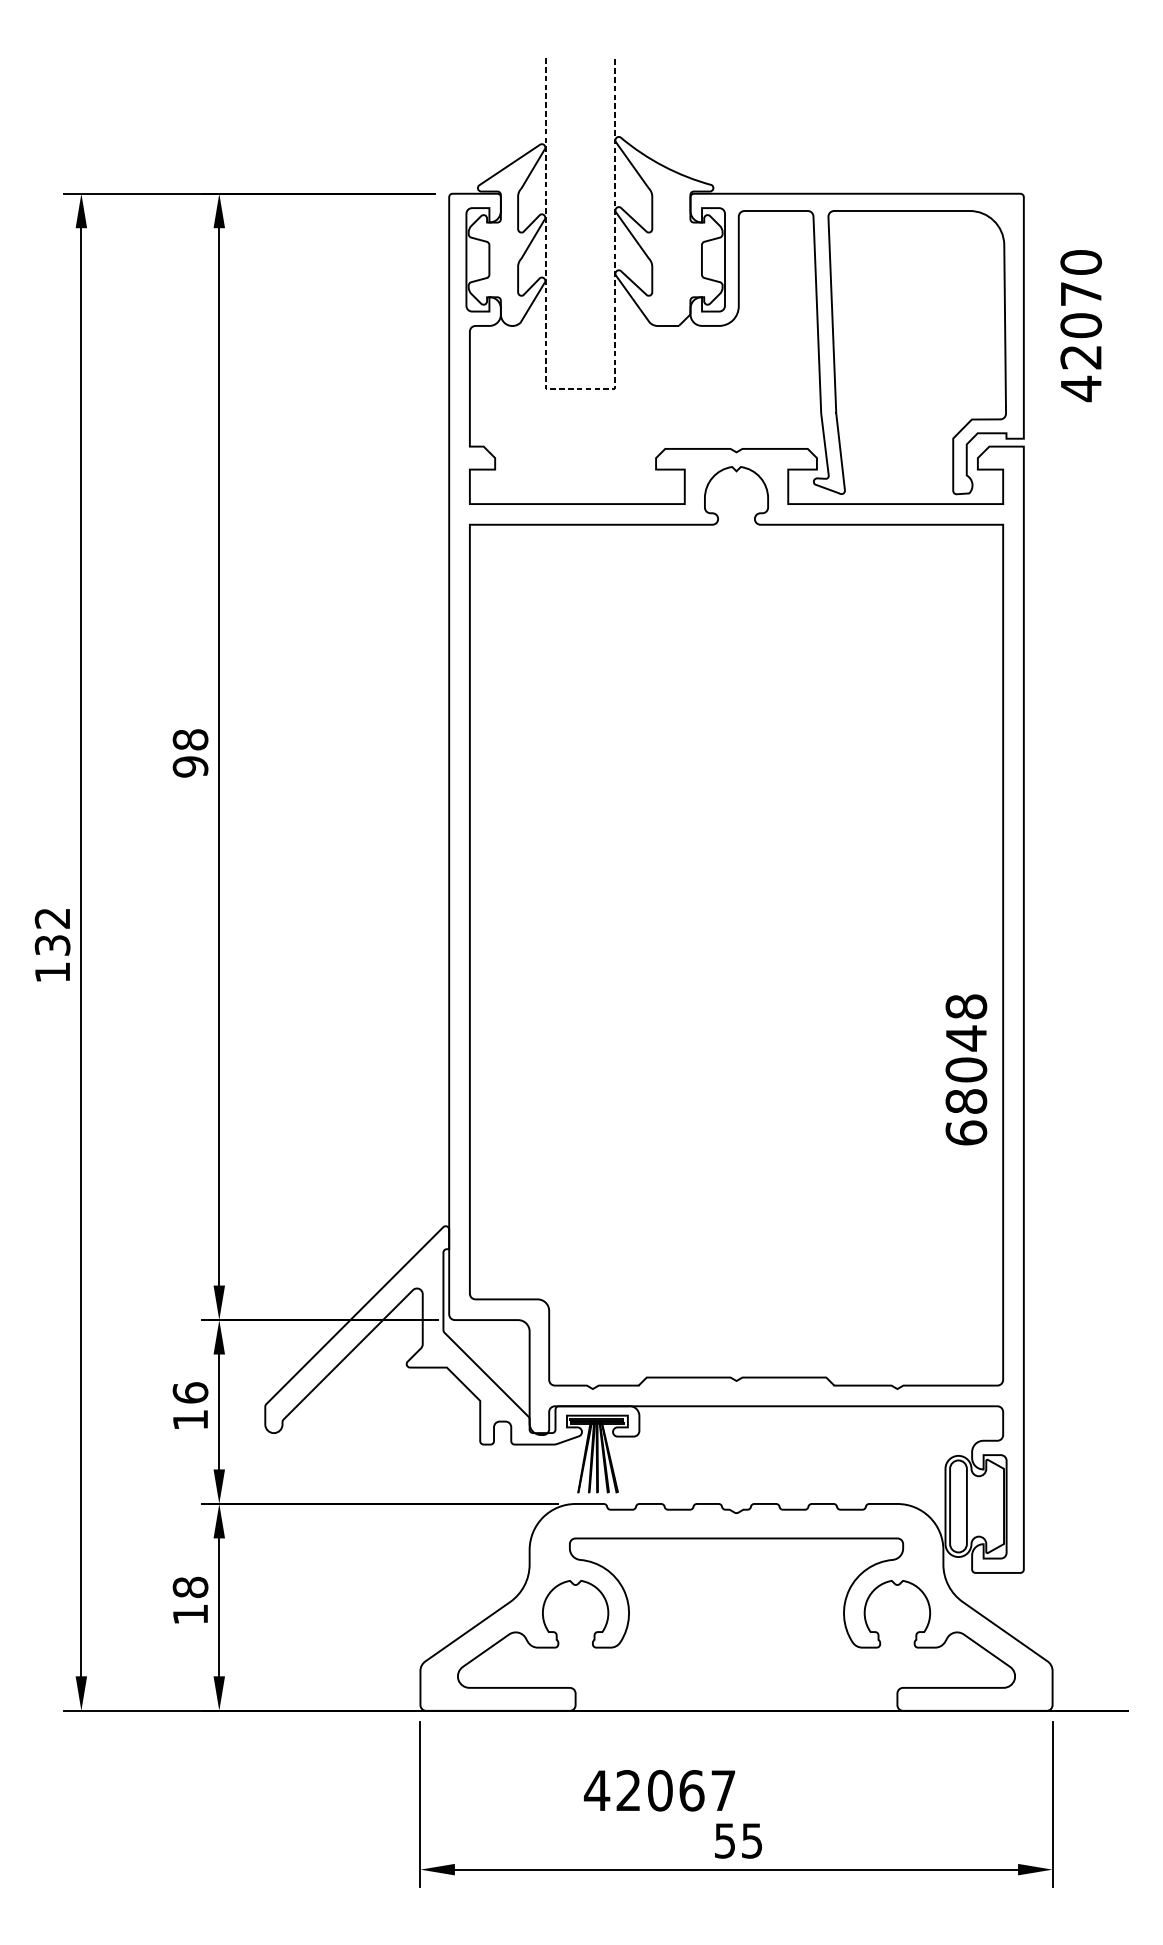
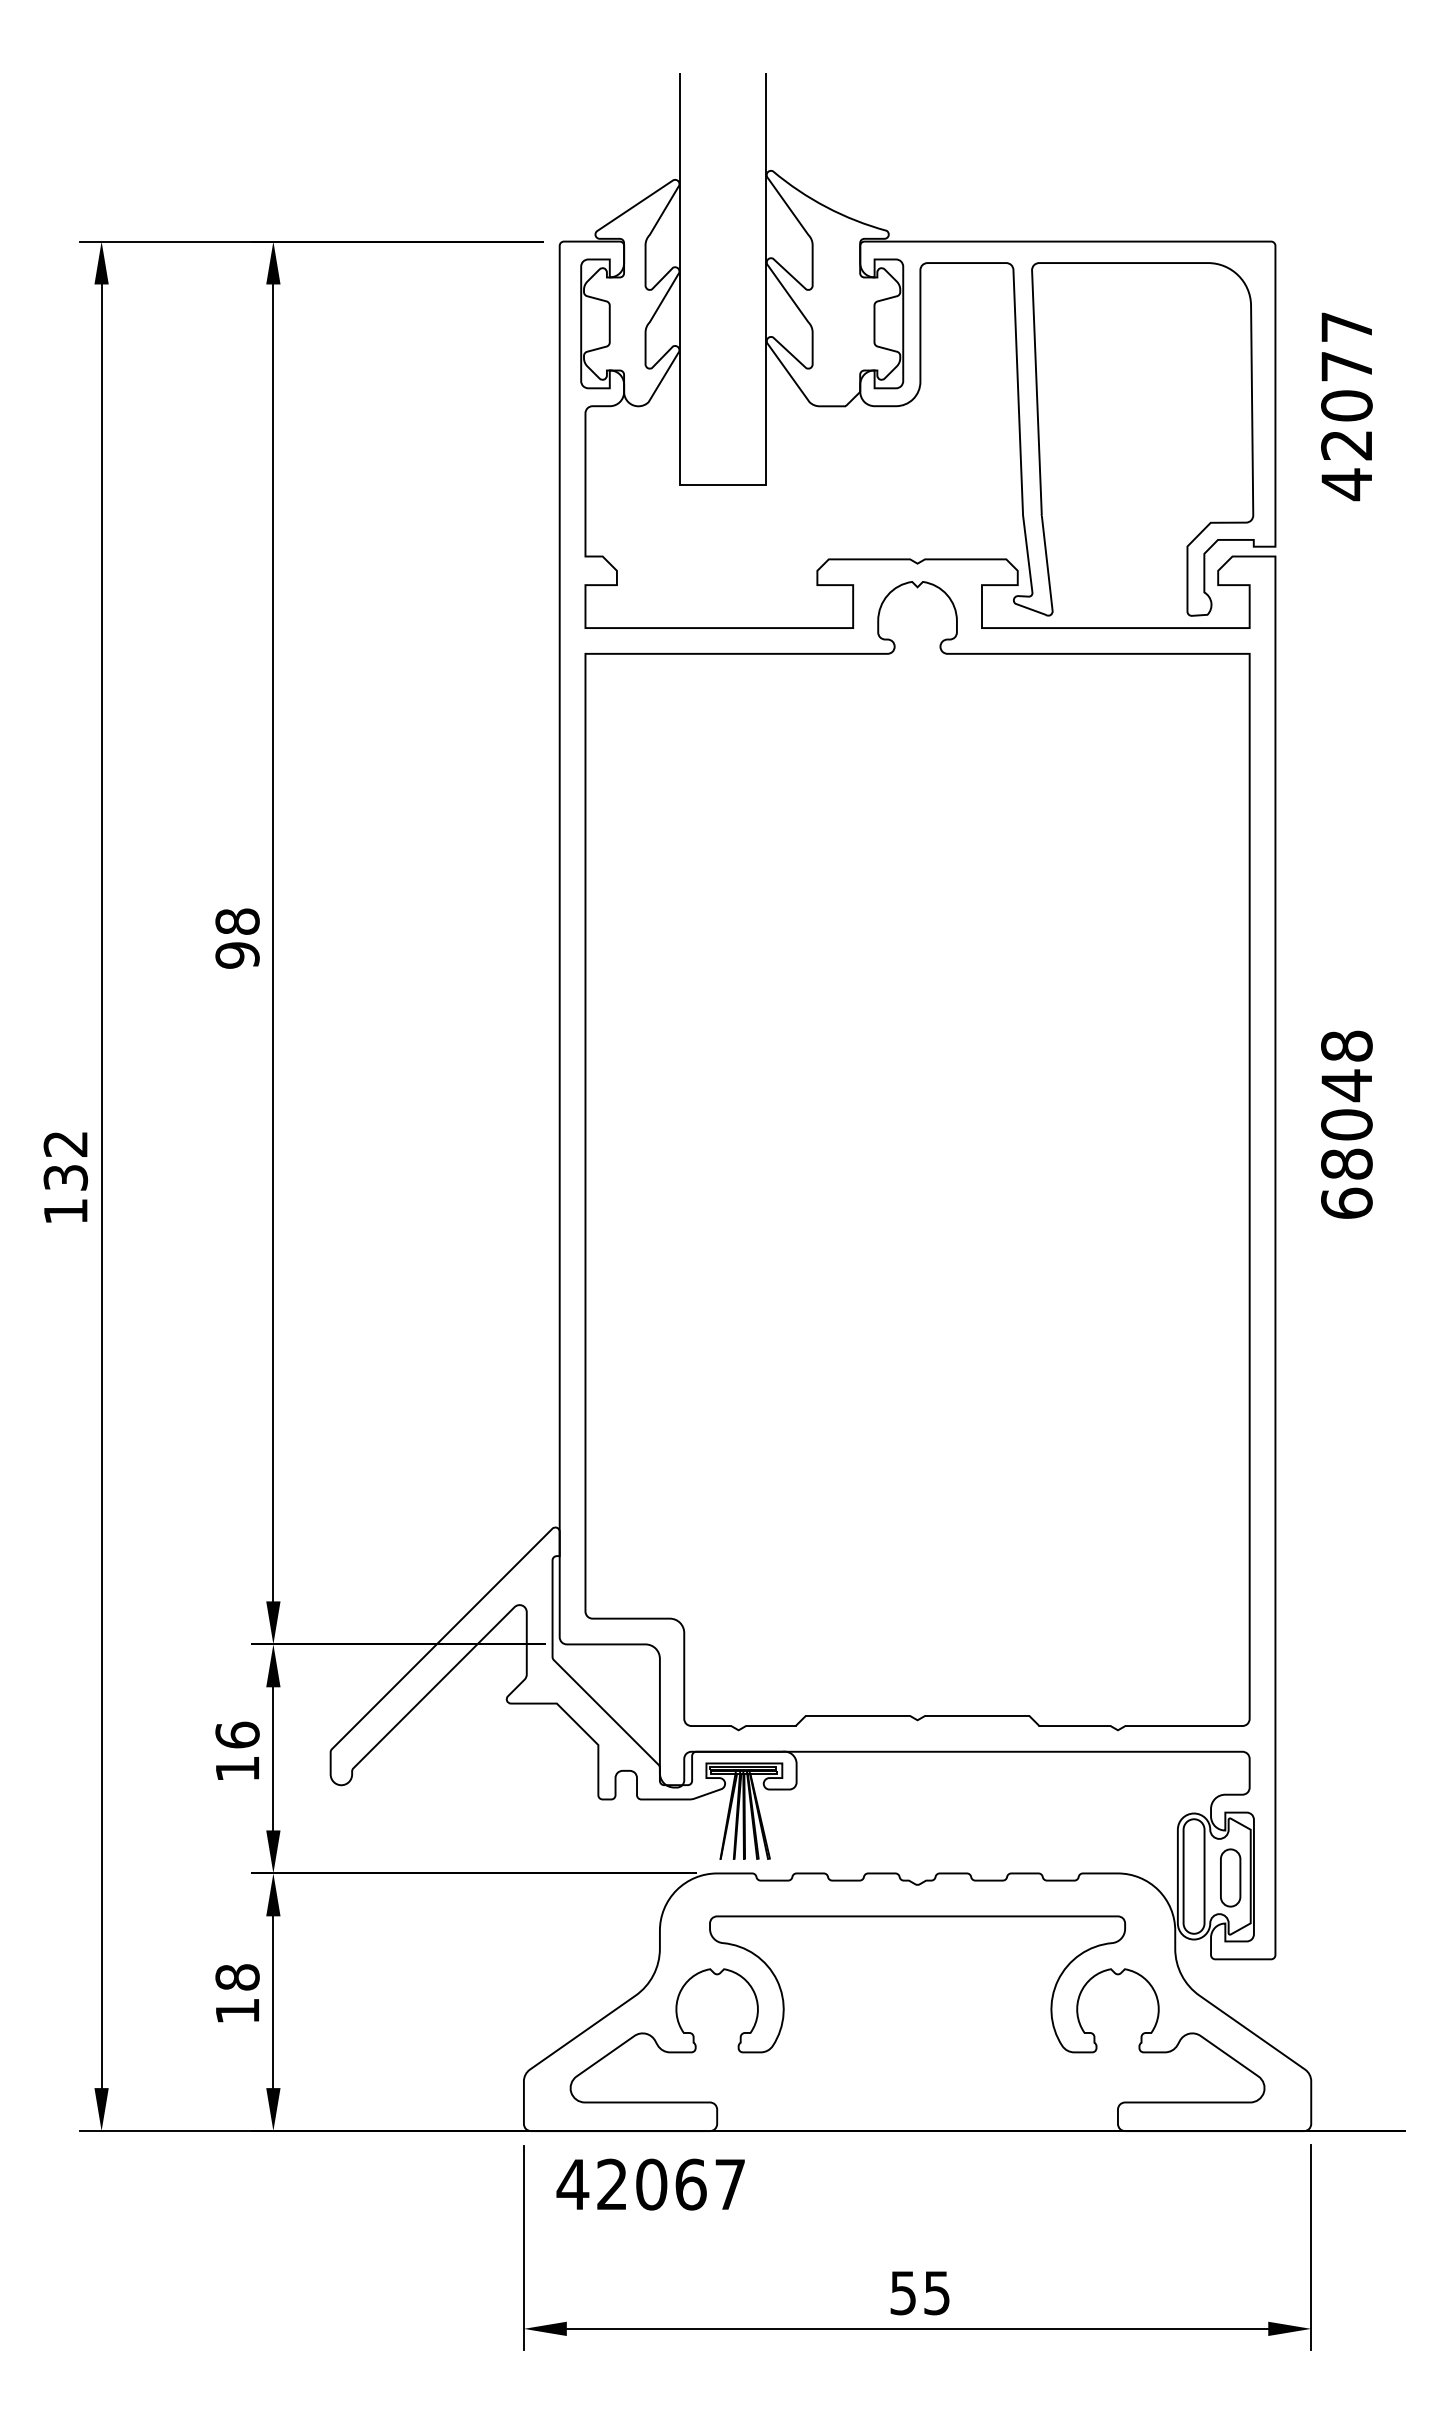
text: (1080, 261) -> (1346, 326), 42070 -> 42077
line: (579, 388) -> (722, 484), dashed -> solid
text: (966, 1069) -> (1346, 1124), moved
part: (987, 1507) -> (1230, 1877), added
text: (659, 1790) -> (650, 2184), moved

